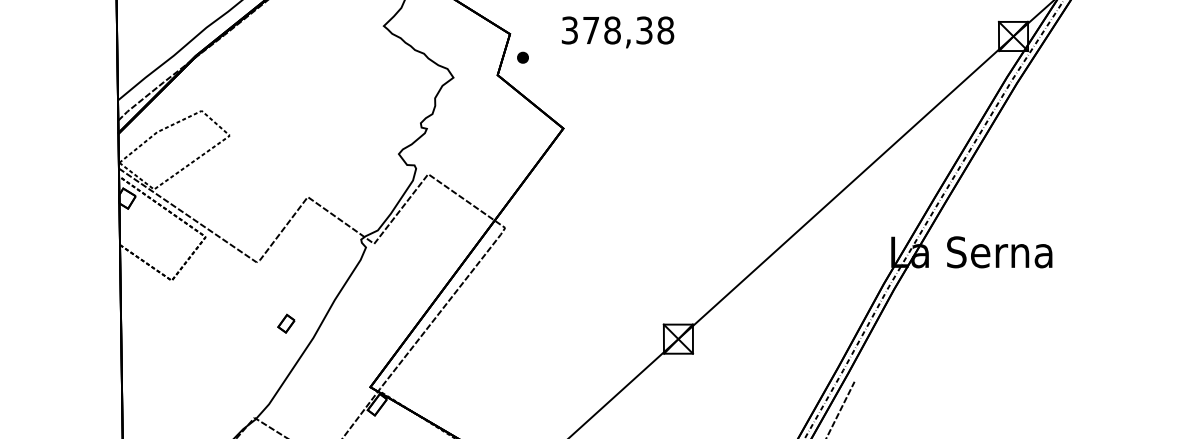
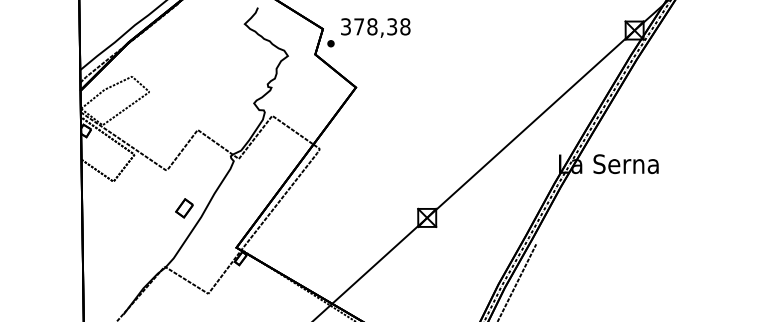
text: (617, 31) -> (375, 27), moved
part: (286, 323) -> (184, 208), size x1.67

